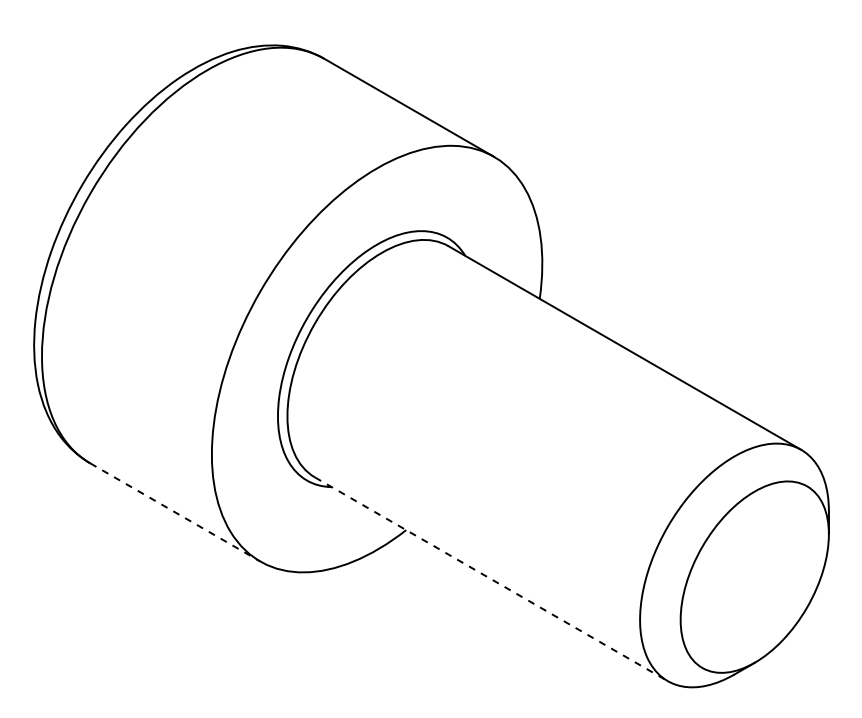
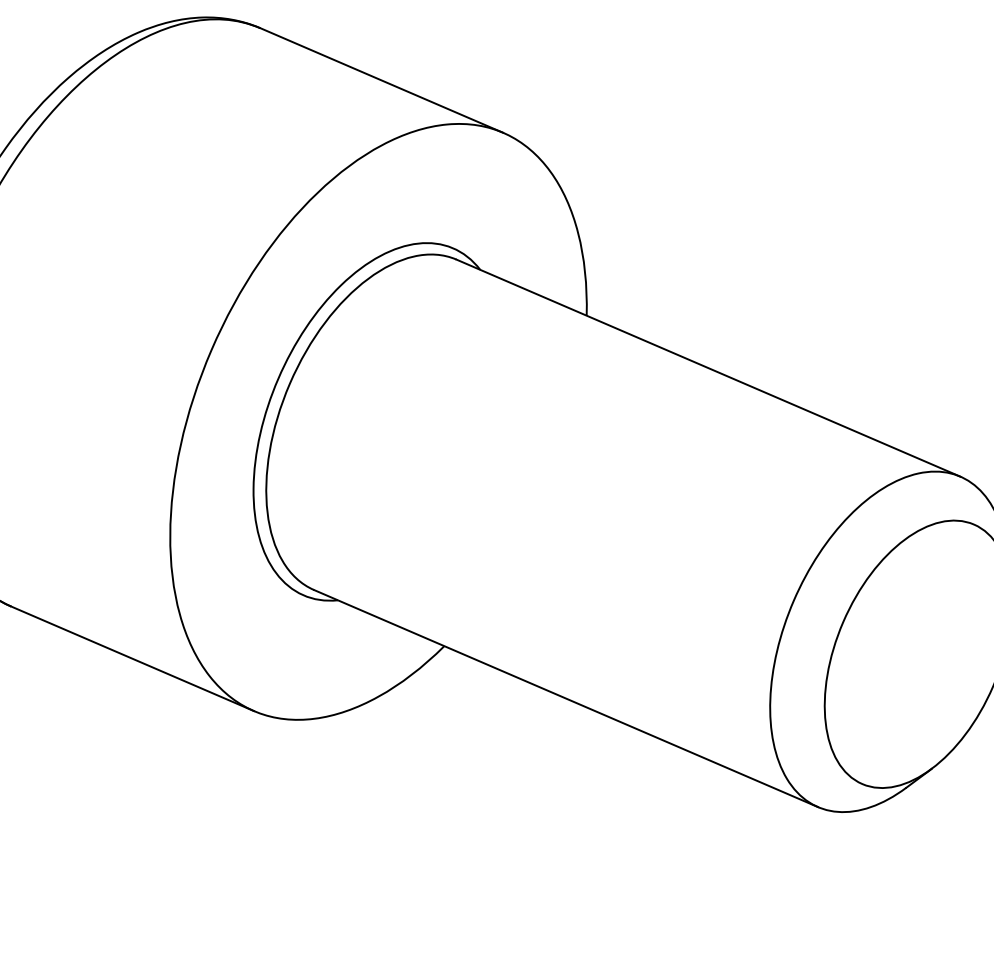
line: (175, 512) -> (132, 658), dashed -> solid
line: (491, 579) -> (566, 698), dashed -> solid

